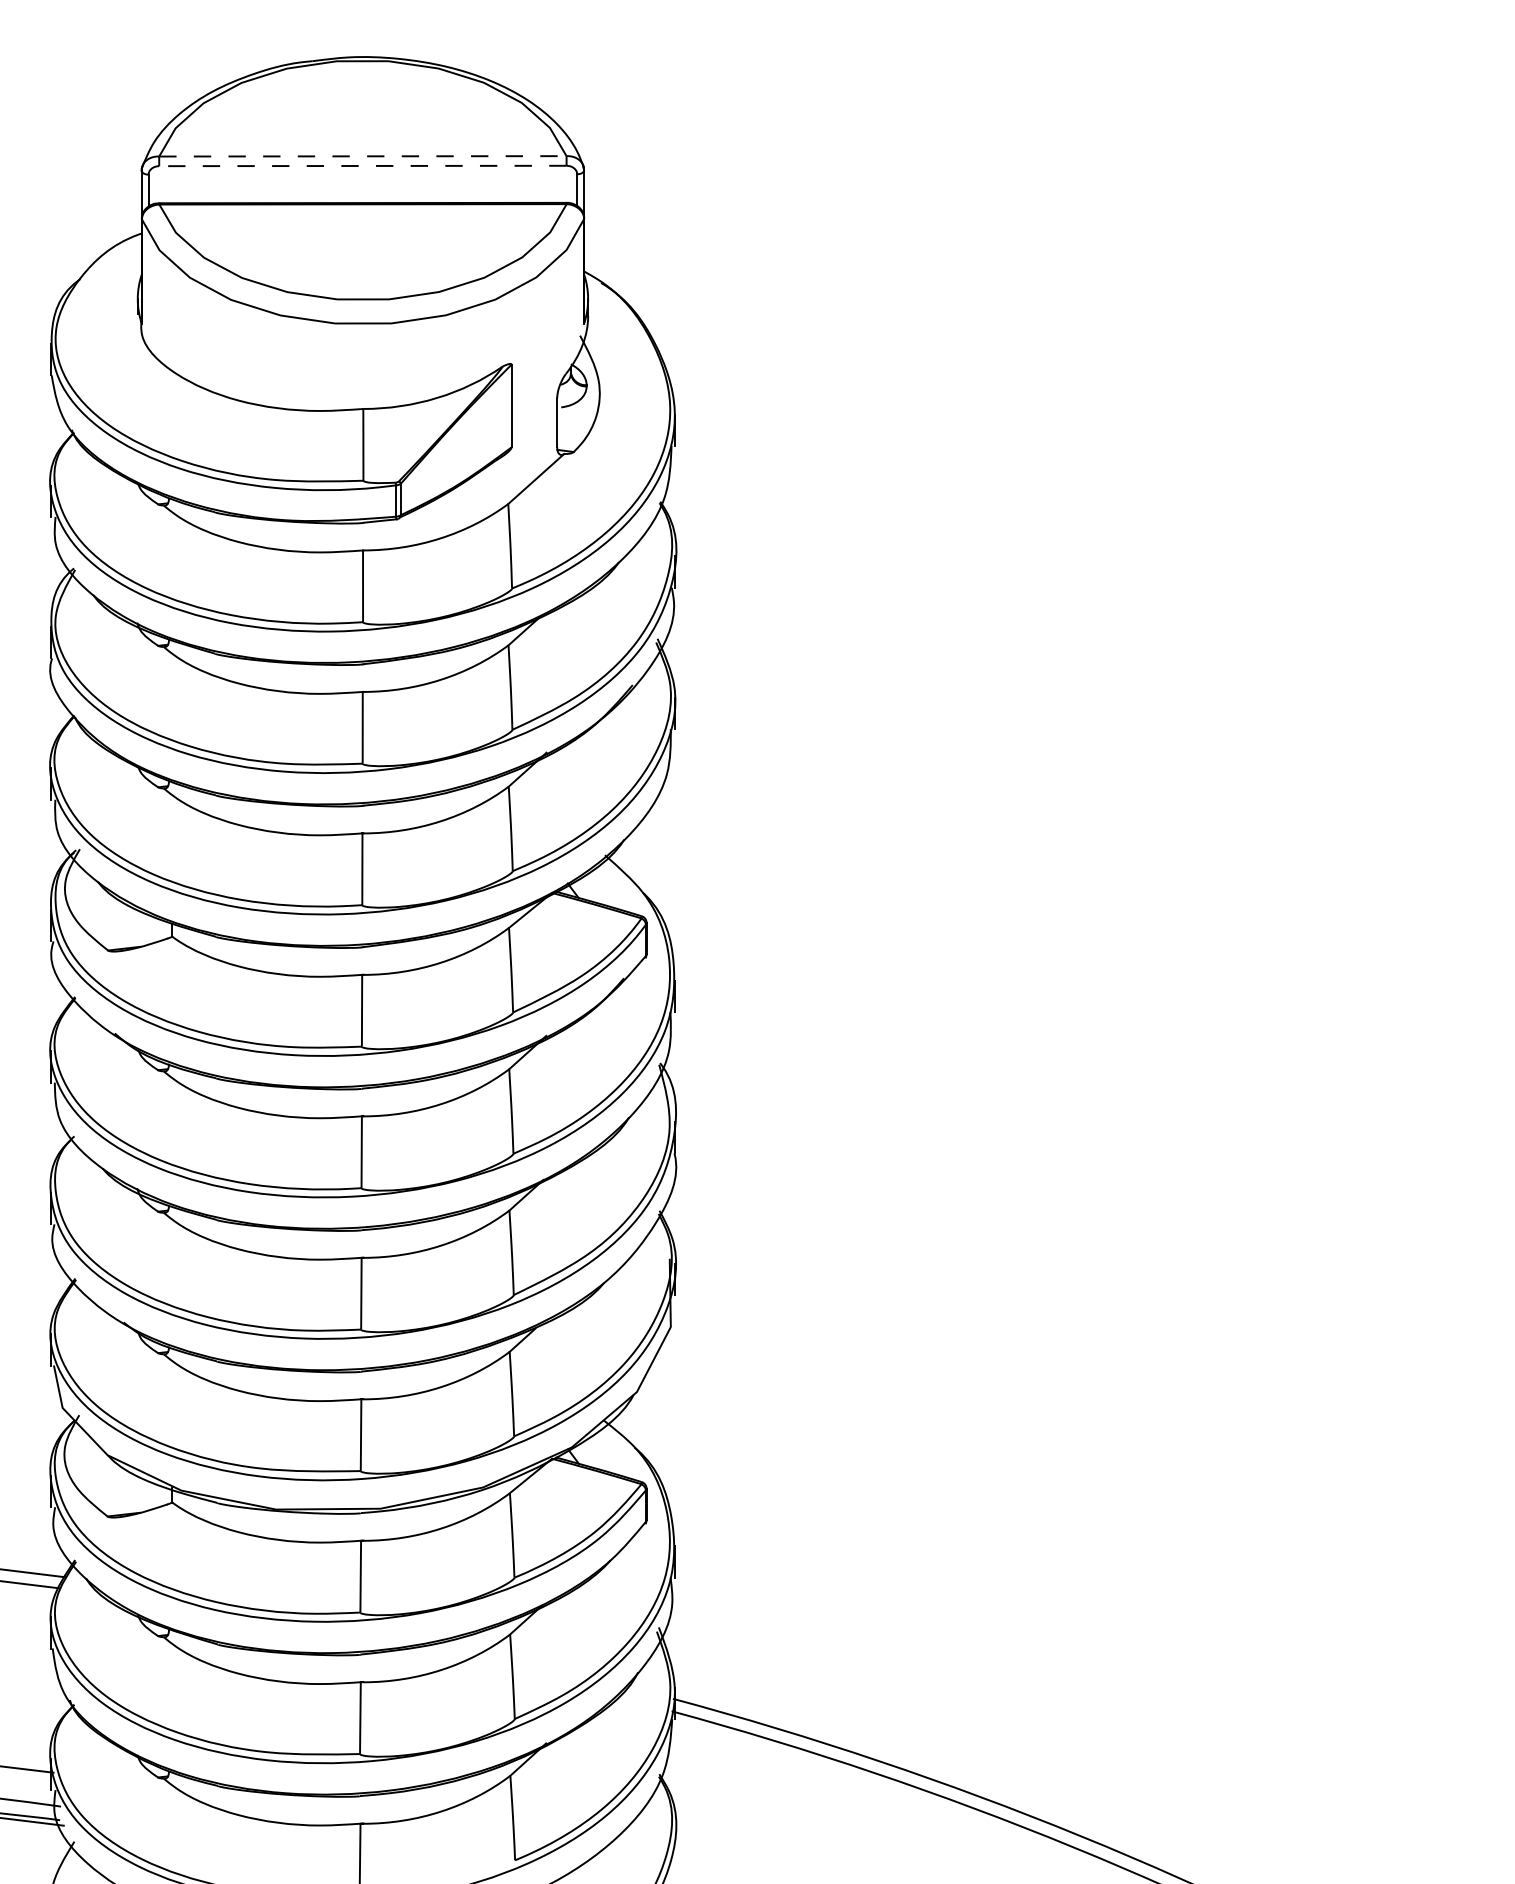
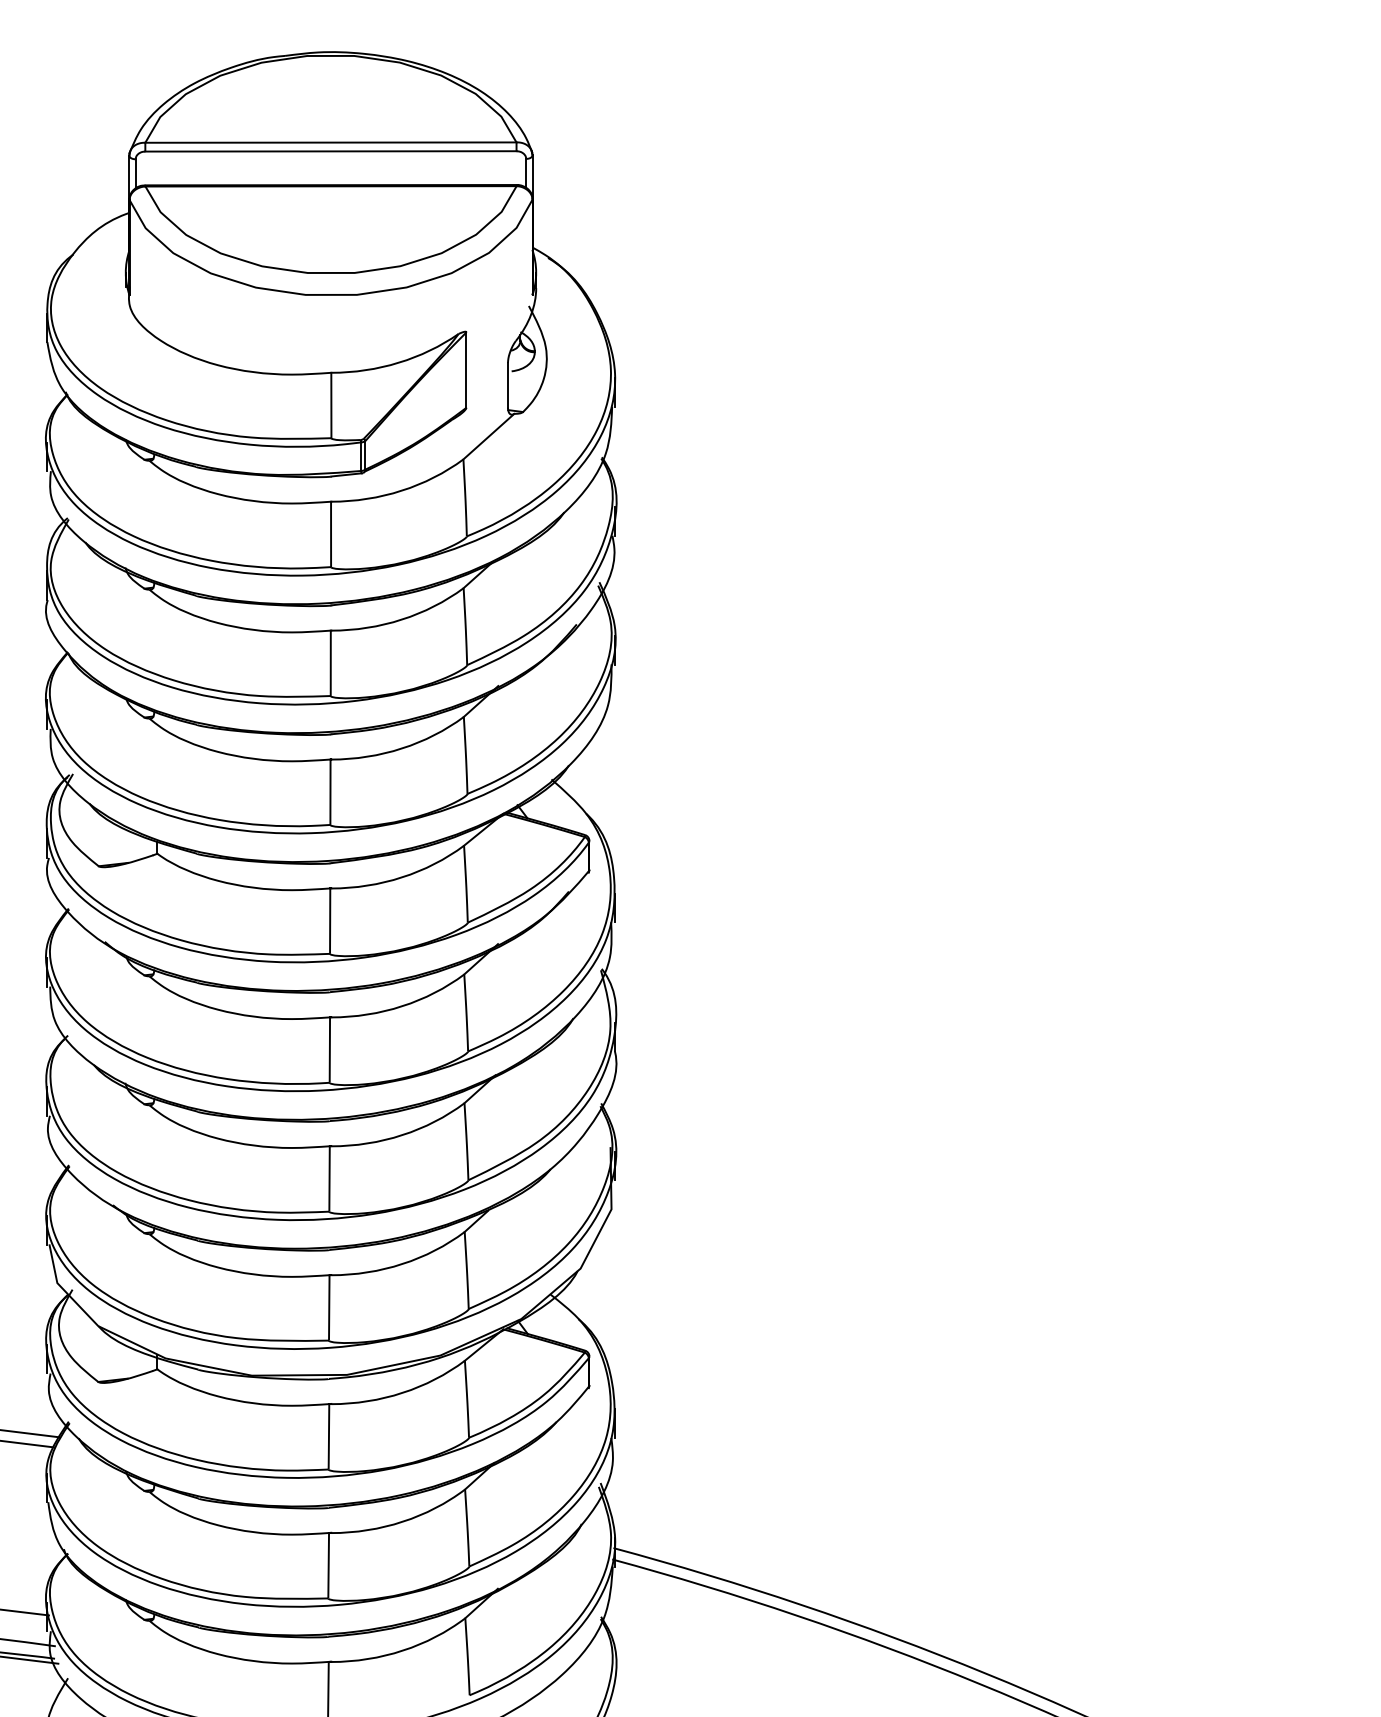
line: (362, 156) -> (330, 142), dashed -> solid
line: (362, 165) -> (330, 150), dashed -> solid

